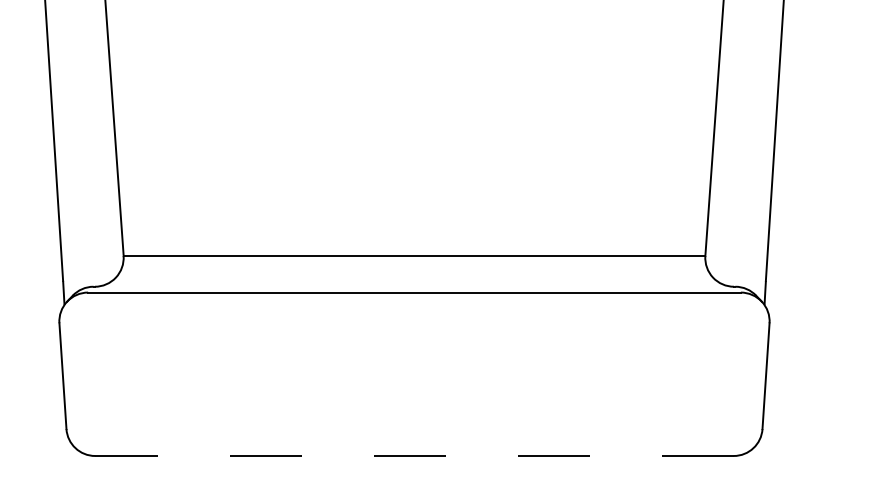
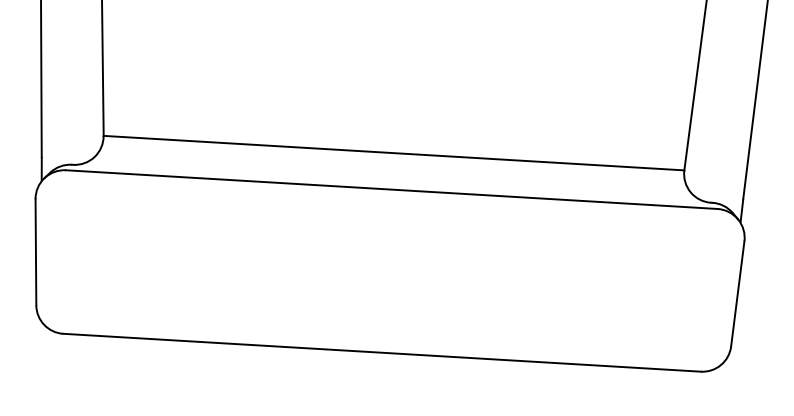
line: (413, 455) -> (381, 352), dashed -> solid

